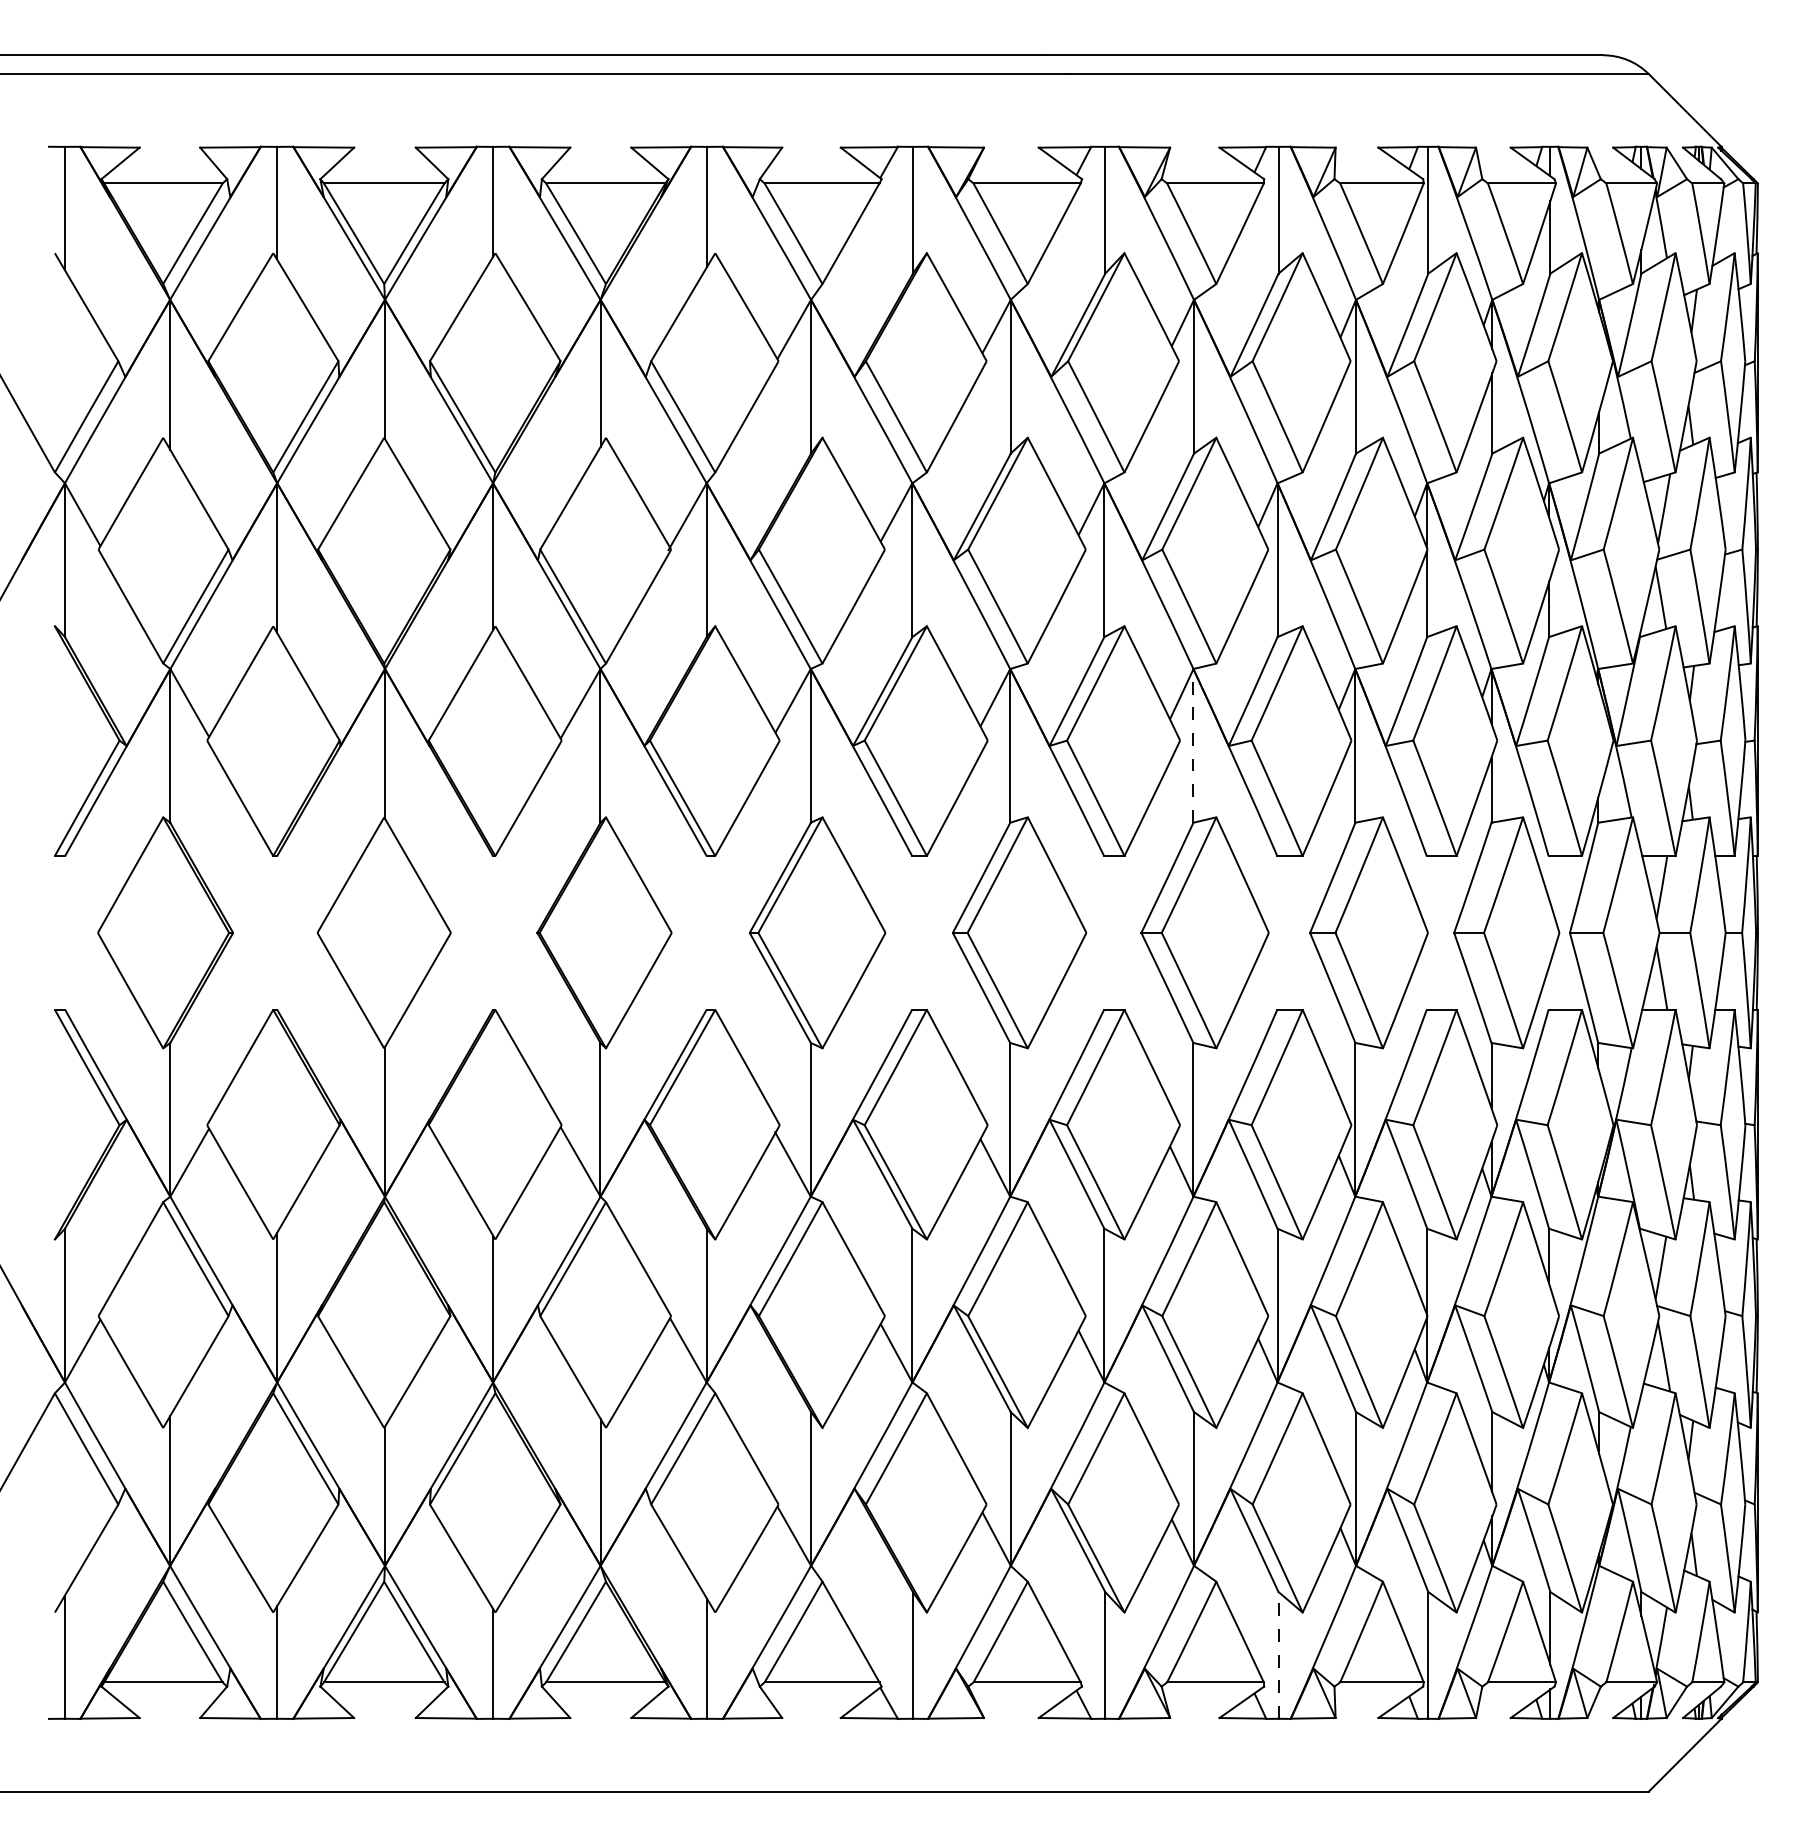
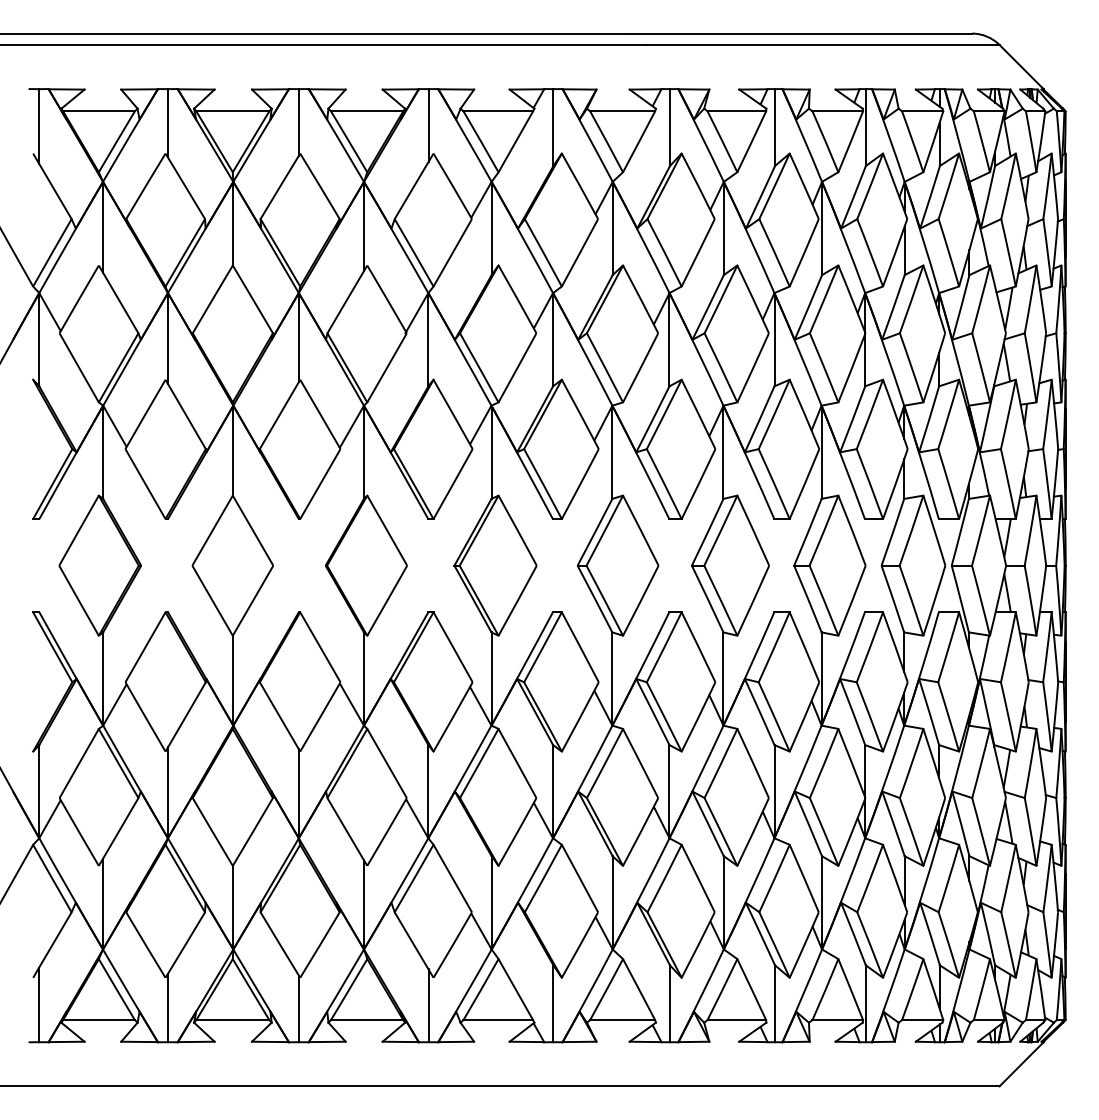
line: (1193, 746) -> (723, 452), dashed -> solid
line: (1279, 1654) -> (775, 1003), dashed -> solid

